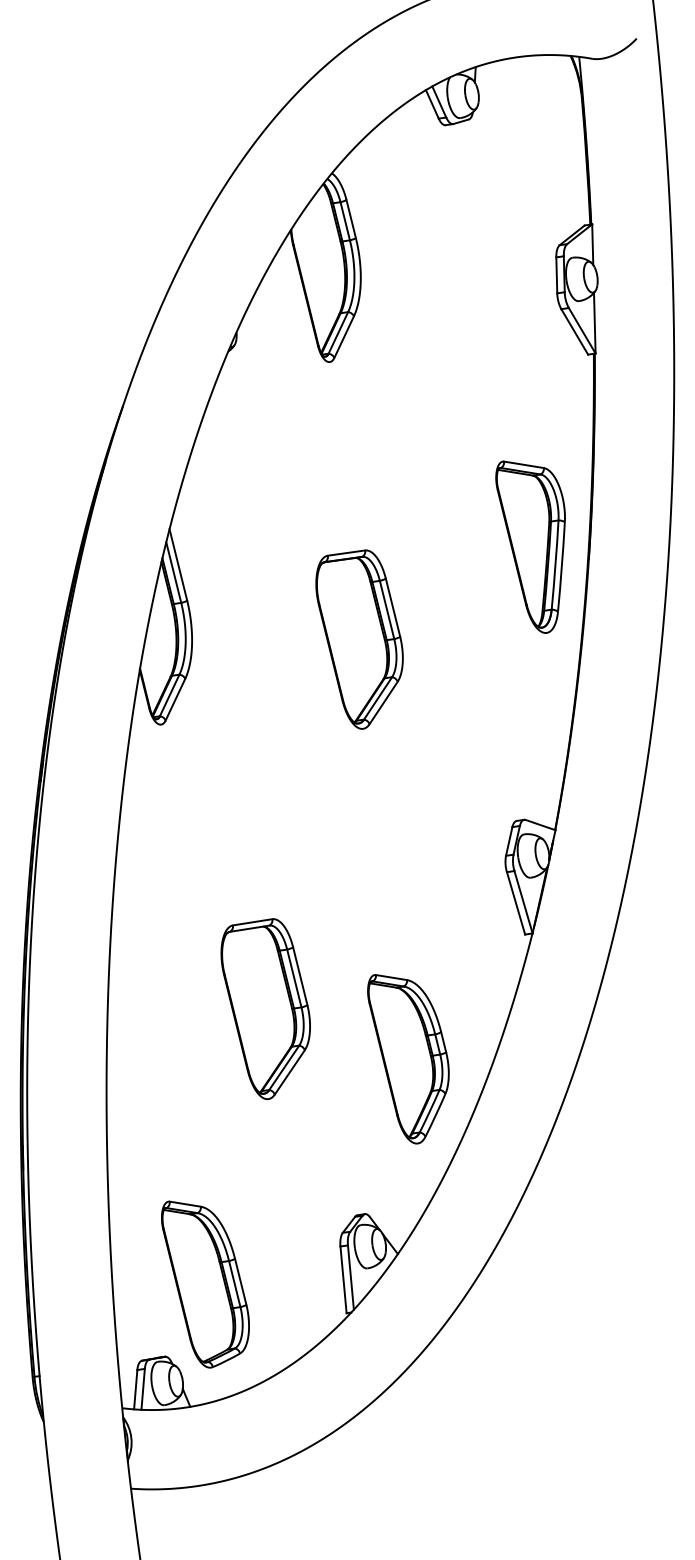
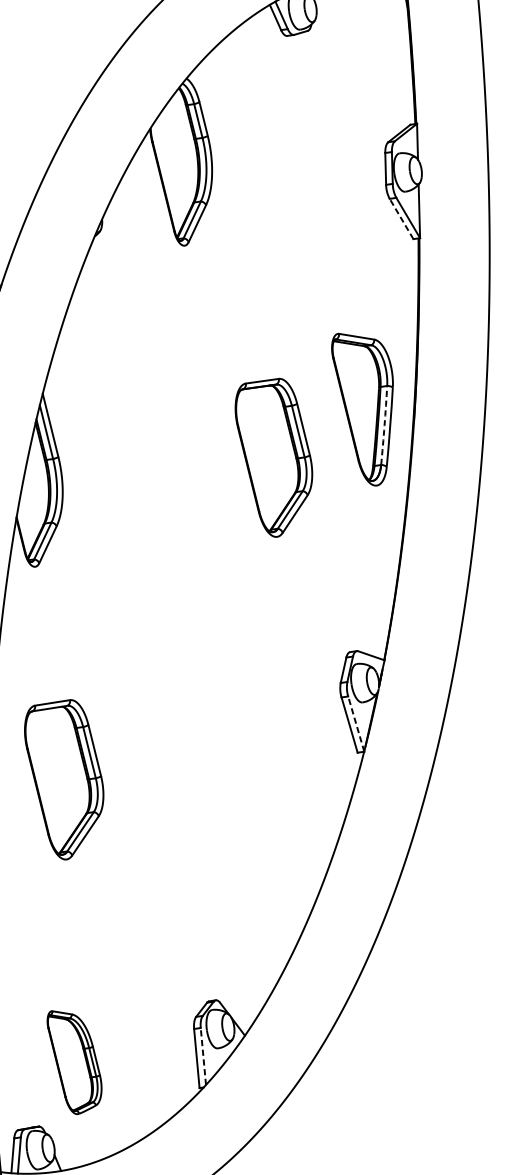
line: (574, 331) -> (401, 218), solid -> dashed
arc: (555, 565) -> (384, 425), solid -> dashed
part: (359, 639) -> (273, 457), moved
line: (523, 901) -> (356, 723), solid -> dashed
part: (265, 1009) -> (63, 780), moved
part: (408, 1059) -> (254, 863), removed
line: (350, 1277) -> (203, 1056), solid -> dashed
part: (205, 1284) -> (74, 1062), size x0.7

